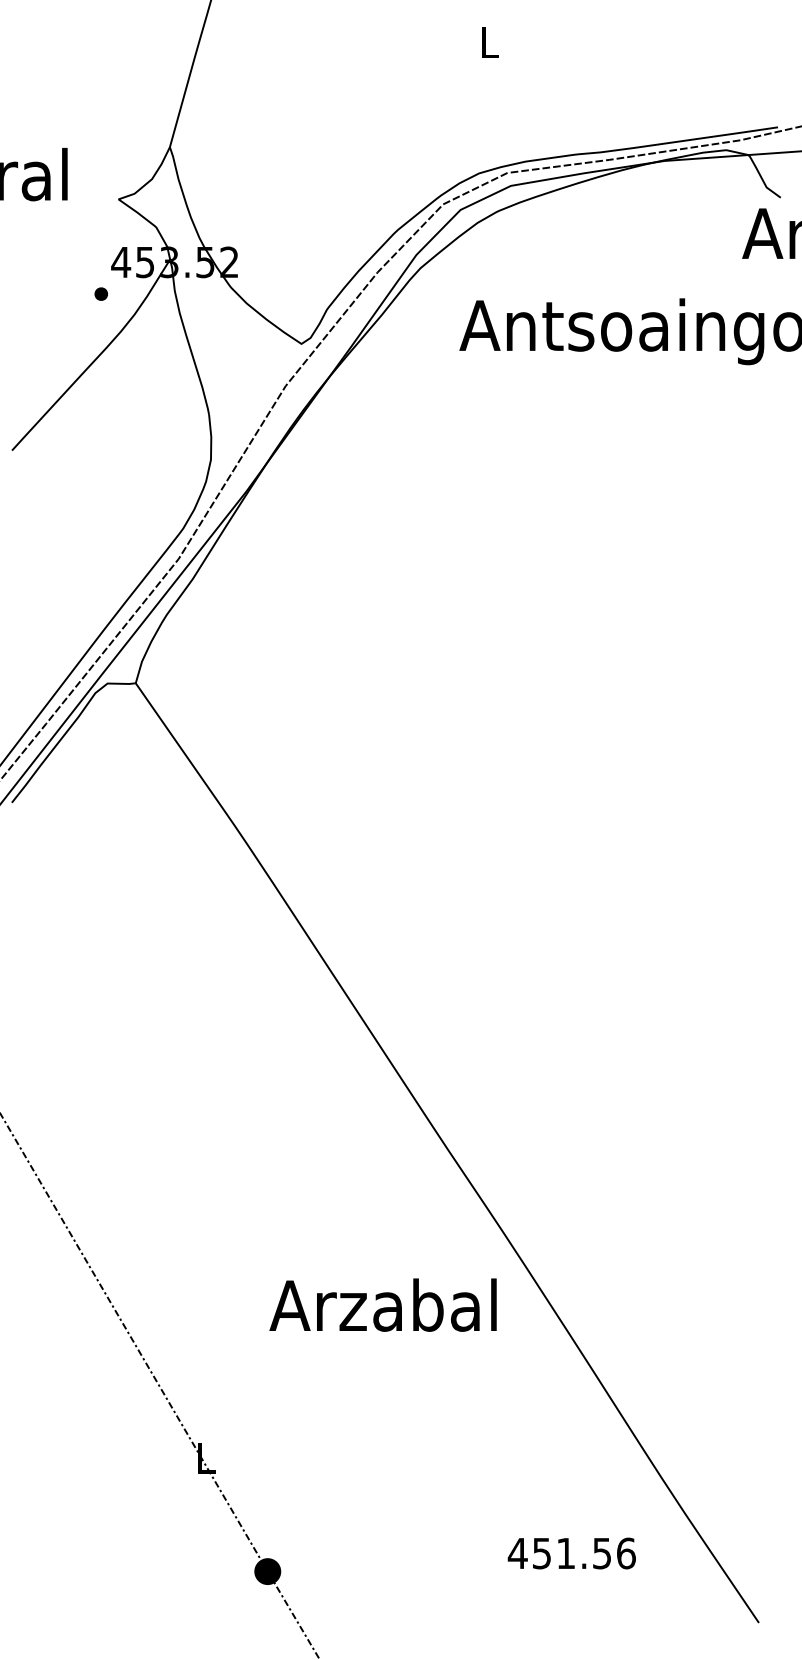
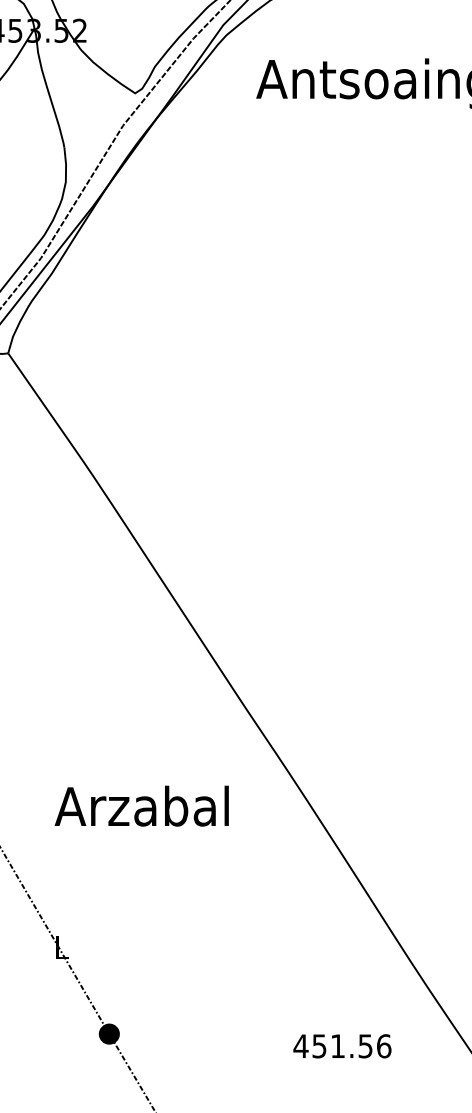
text: (382, 1304) -> (141, 805), moved
text: (571, 1553) -> (342, 1046), moved

